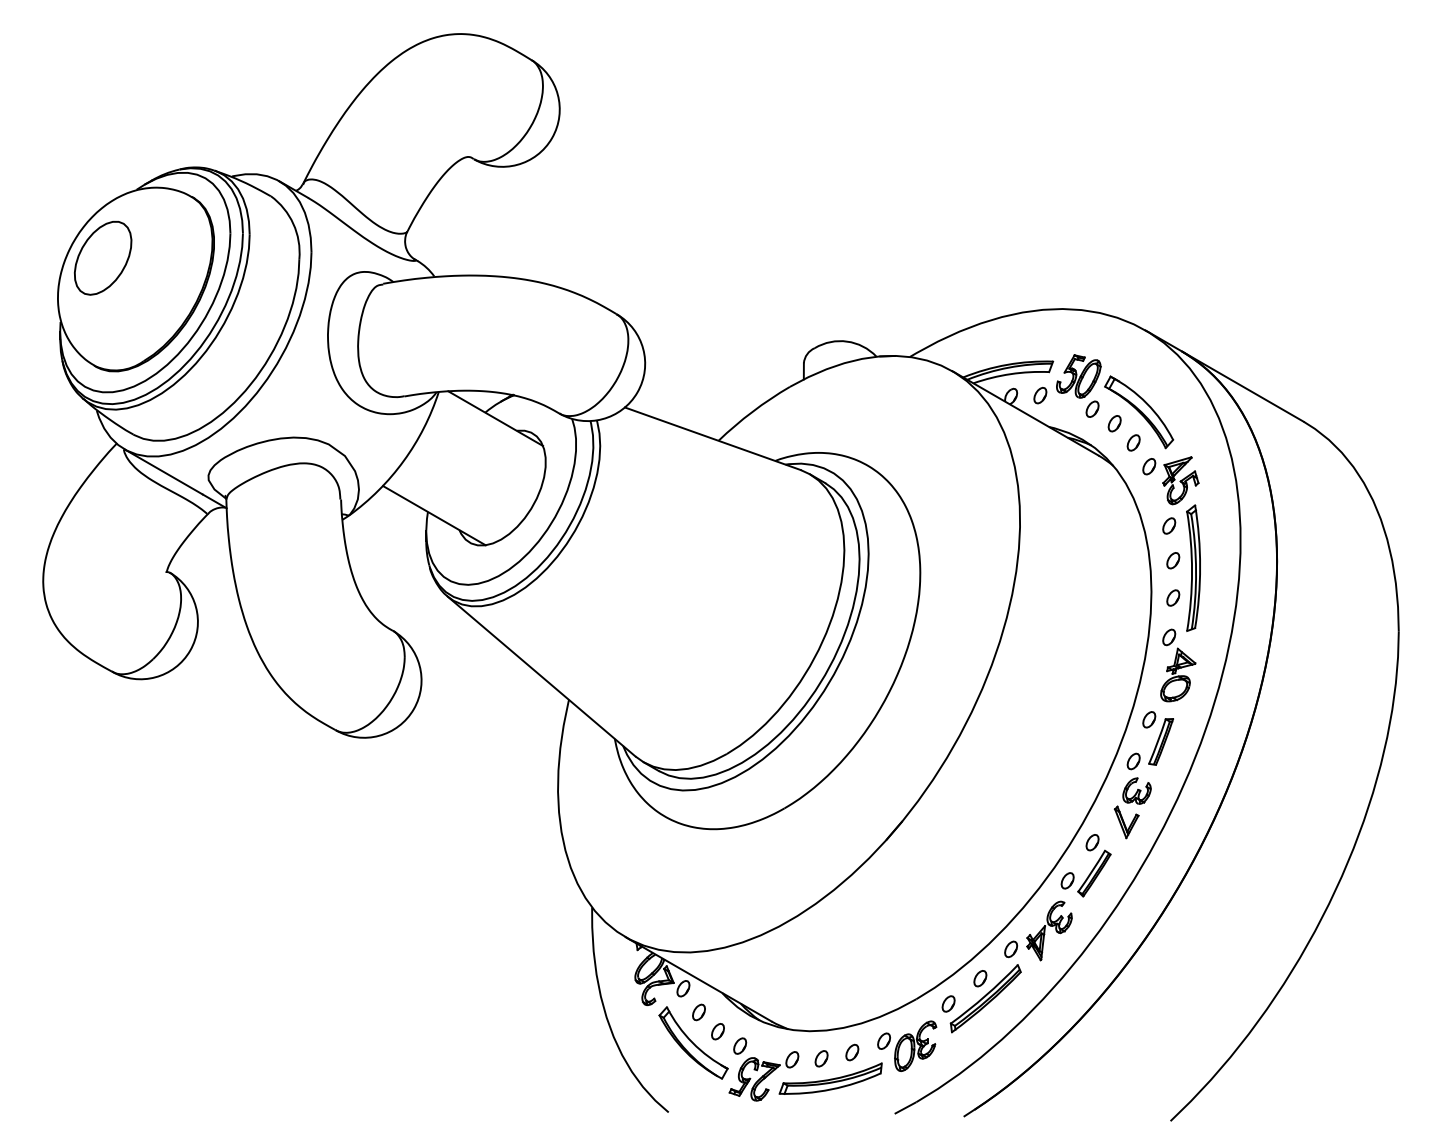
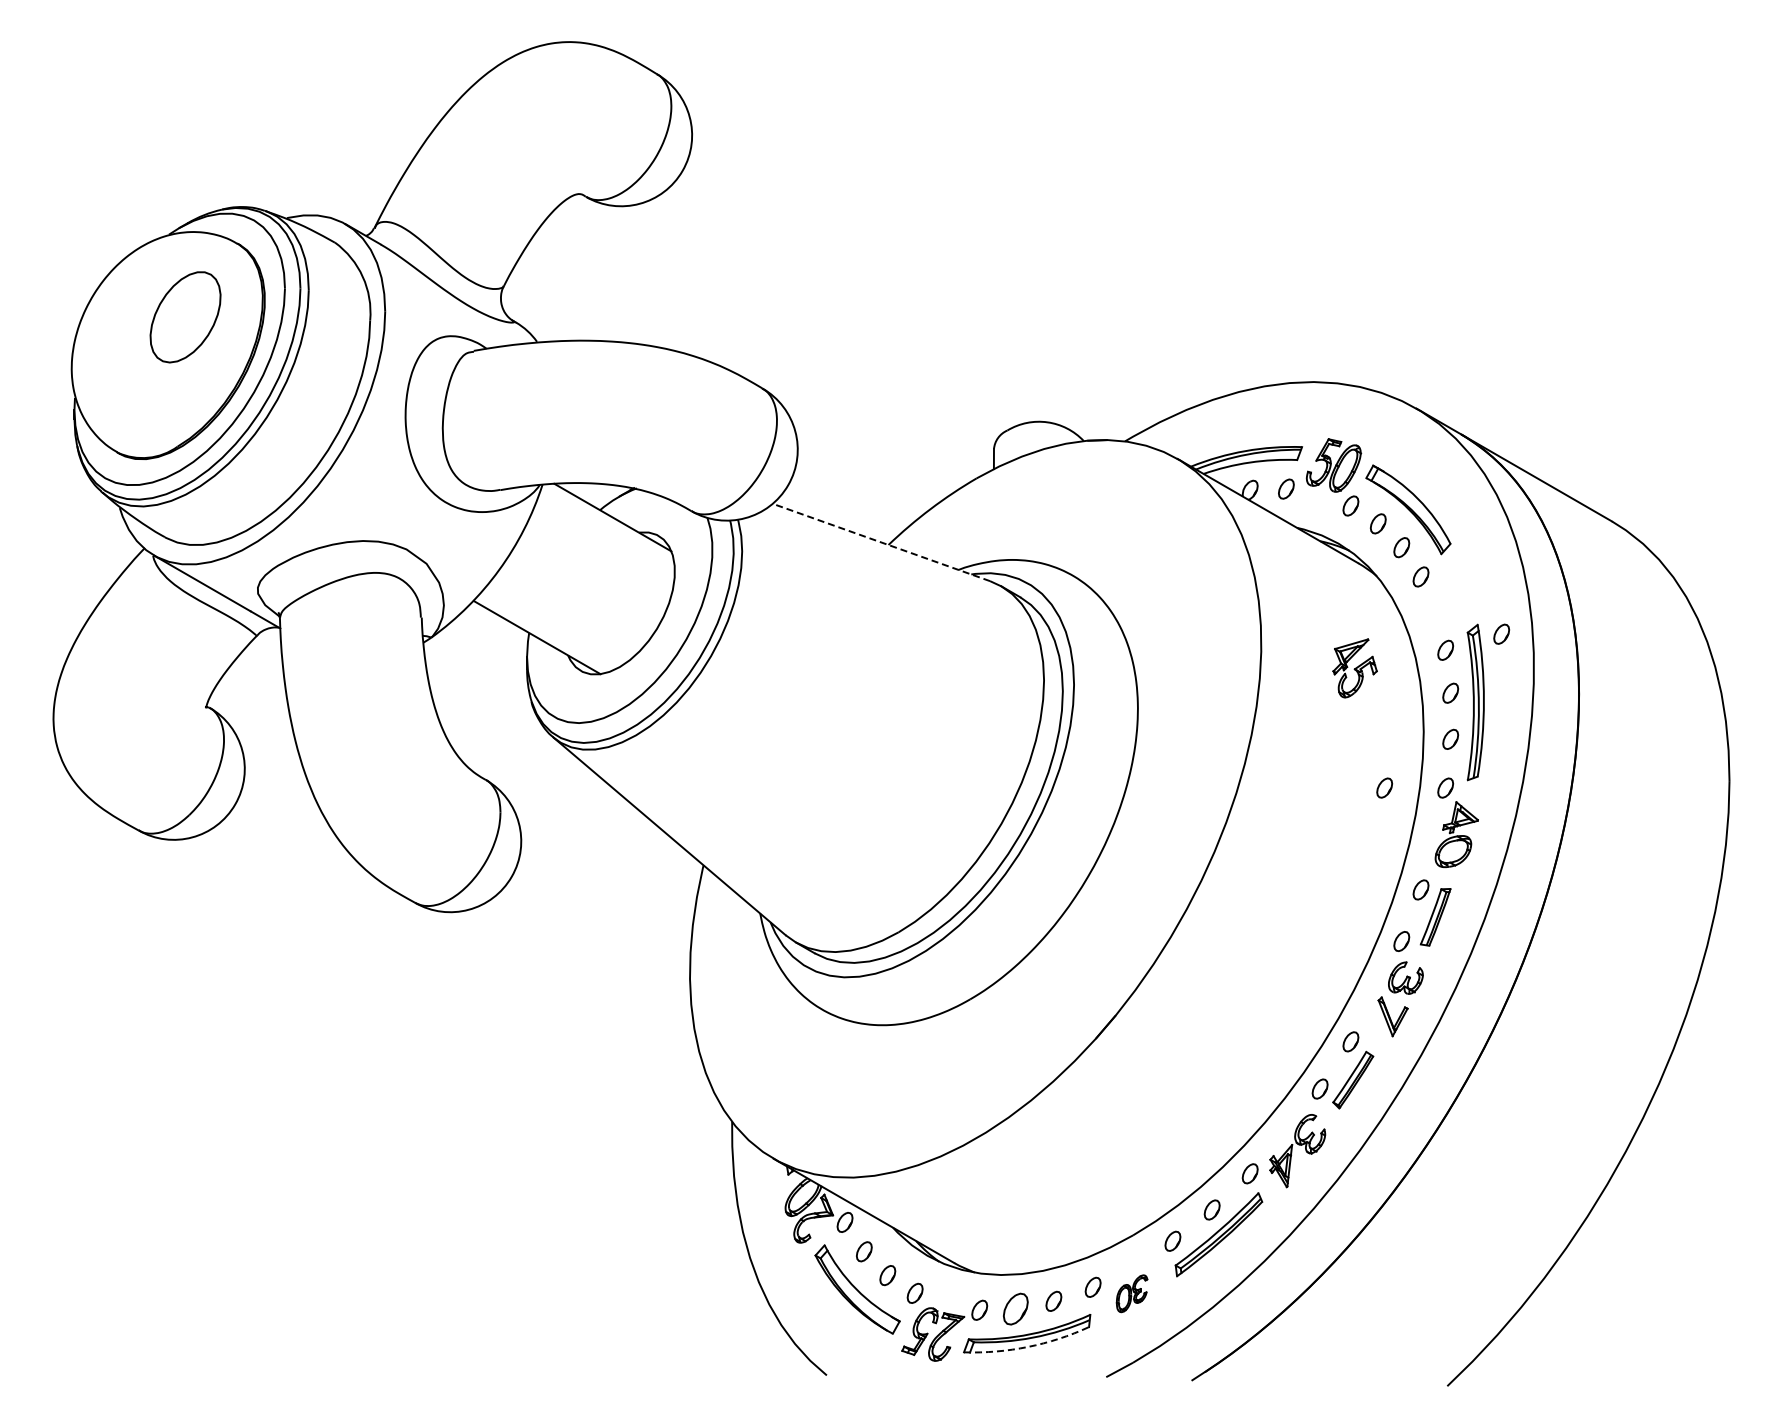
part: (103, 258) -> (185, 317), moved
line: (712, 438) -> (880, 542), solid -> dashed
part: (1180, 480) -> (1354, 668), moved
part: (1214, 512) -> (1501, 633), added
part: (1119, 636) -> (1384, 787), added
part: (915, 1046) -> (1131, 1293), size x0.6
part: (821, 1058) -> (1015, 1308), size x1.6
arc: (831, 1089) -> (1028, 1346), solid -> dashed

